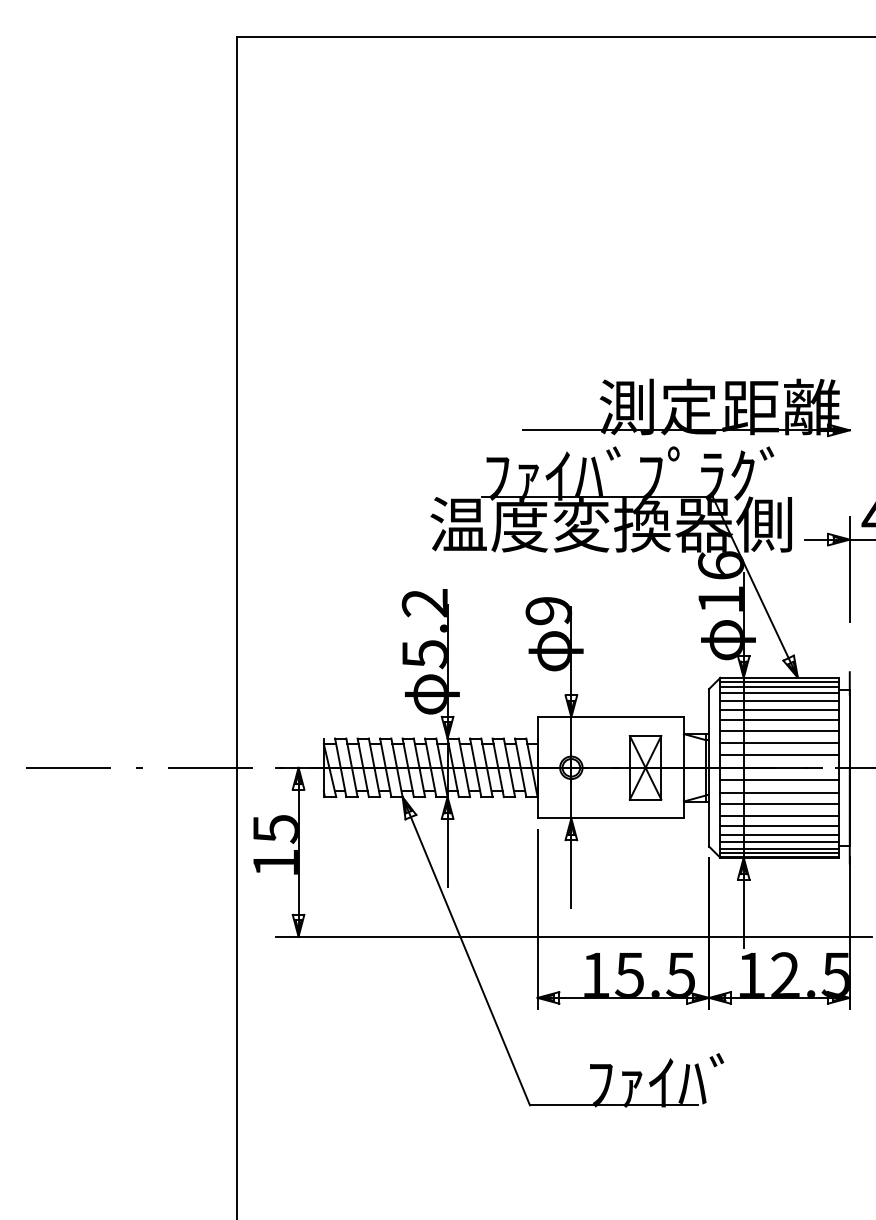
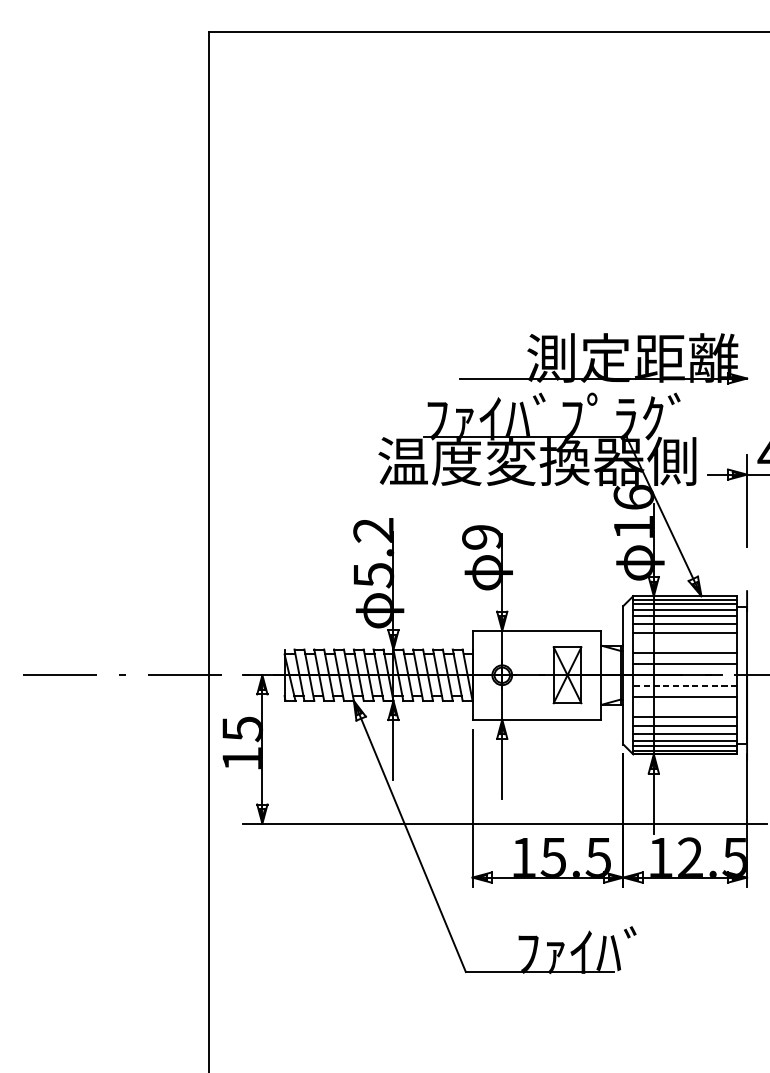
line: (779, 731) -> (685, 643), removed
line: (778, 780) -> (684, 686), solid -> dashed
line: (779, 804) -> (685, 707), removed

